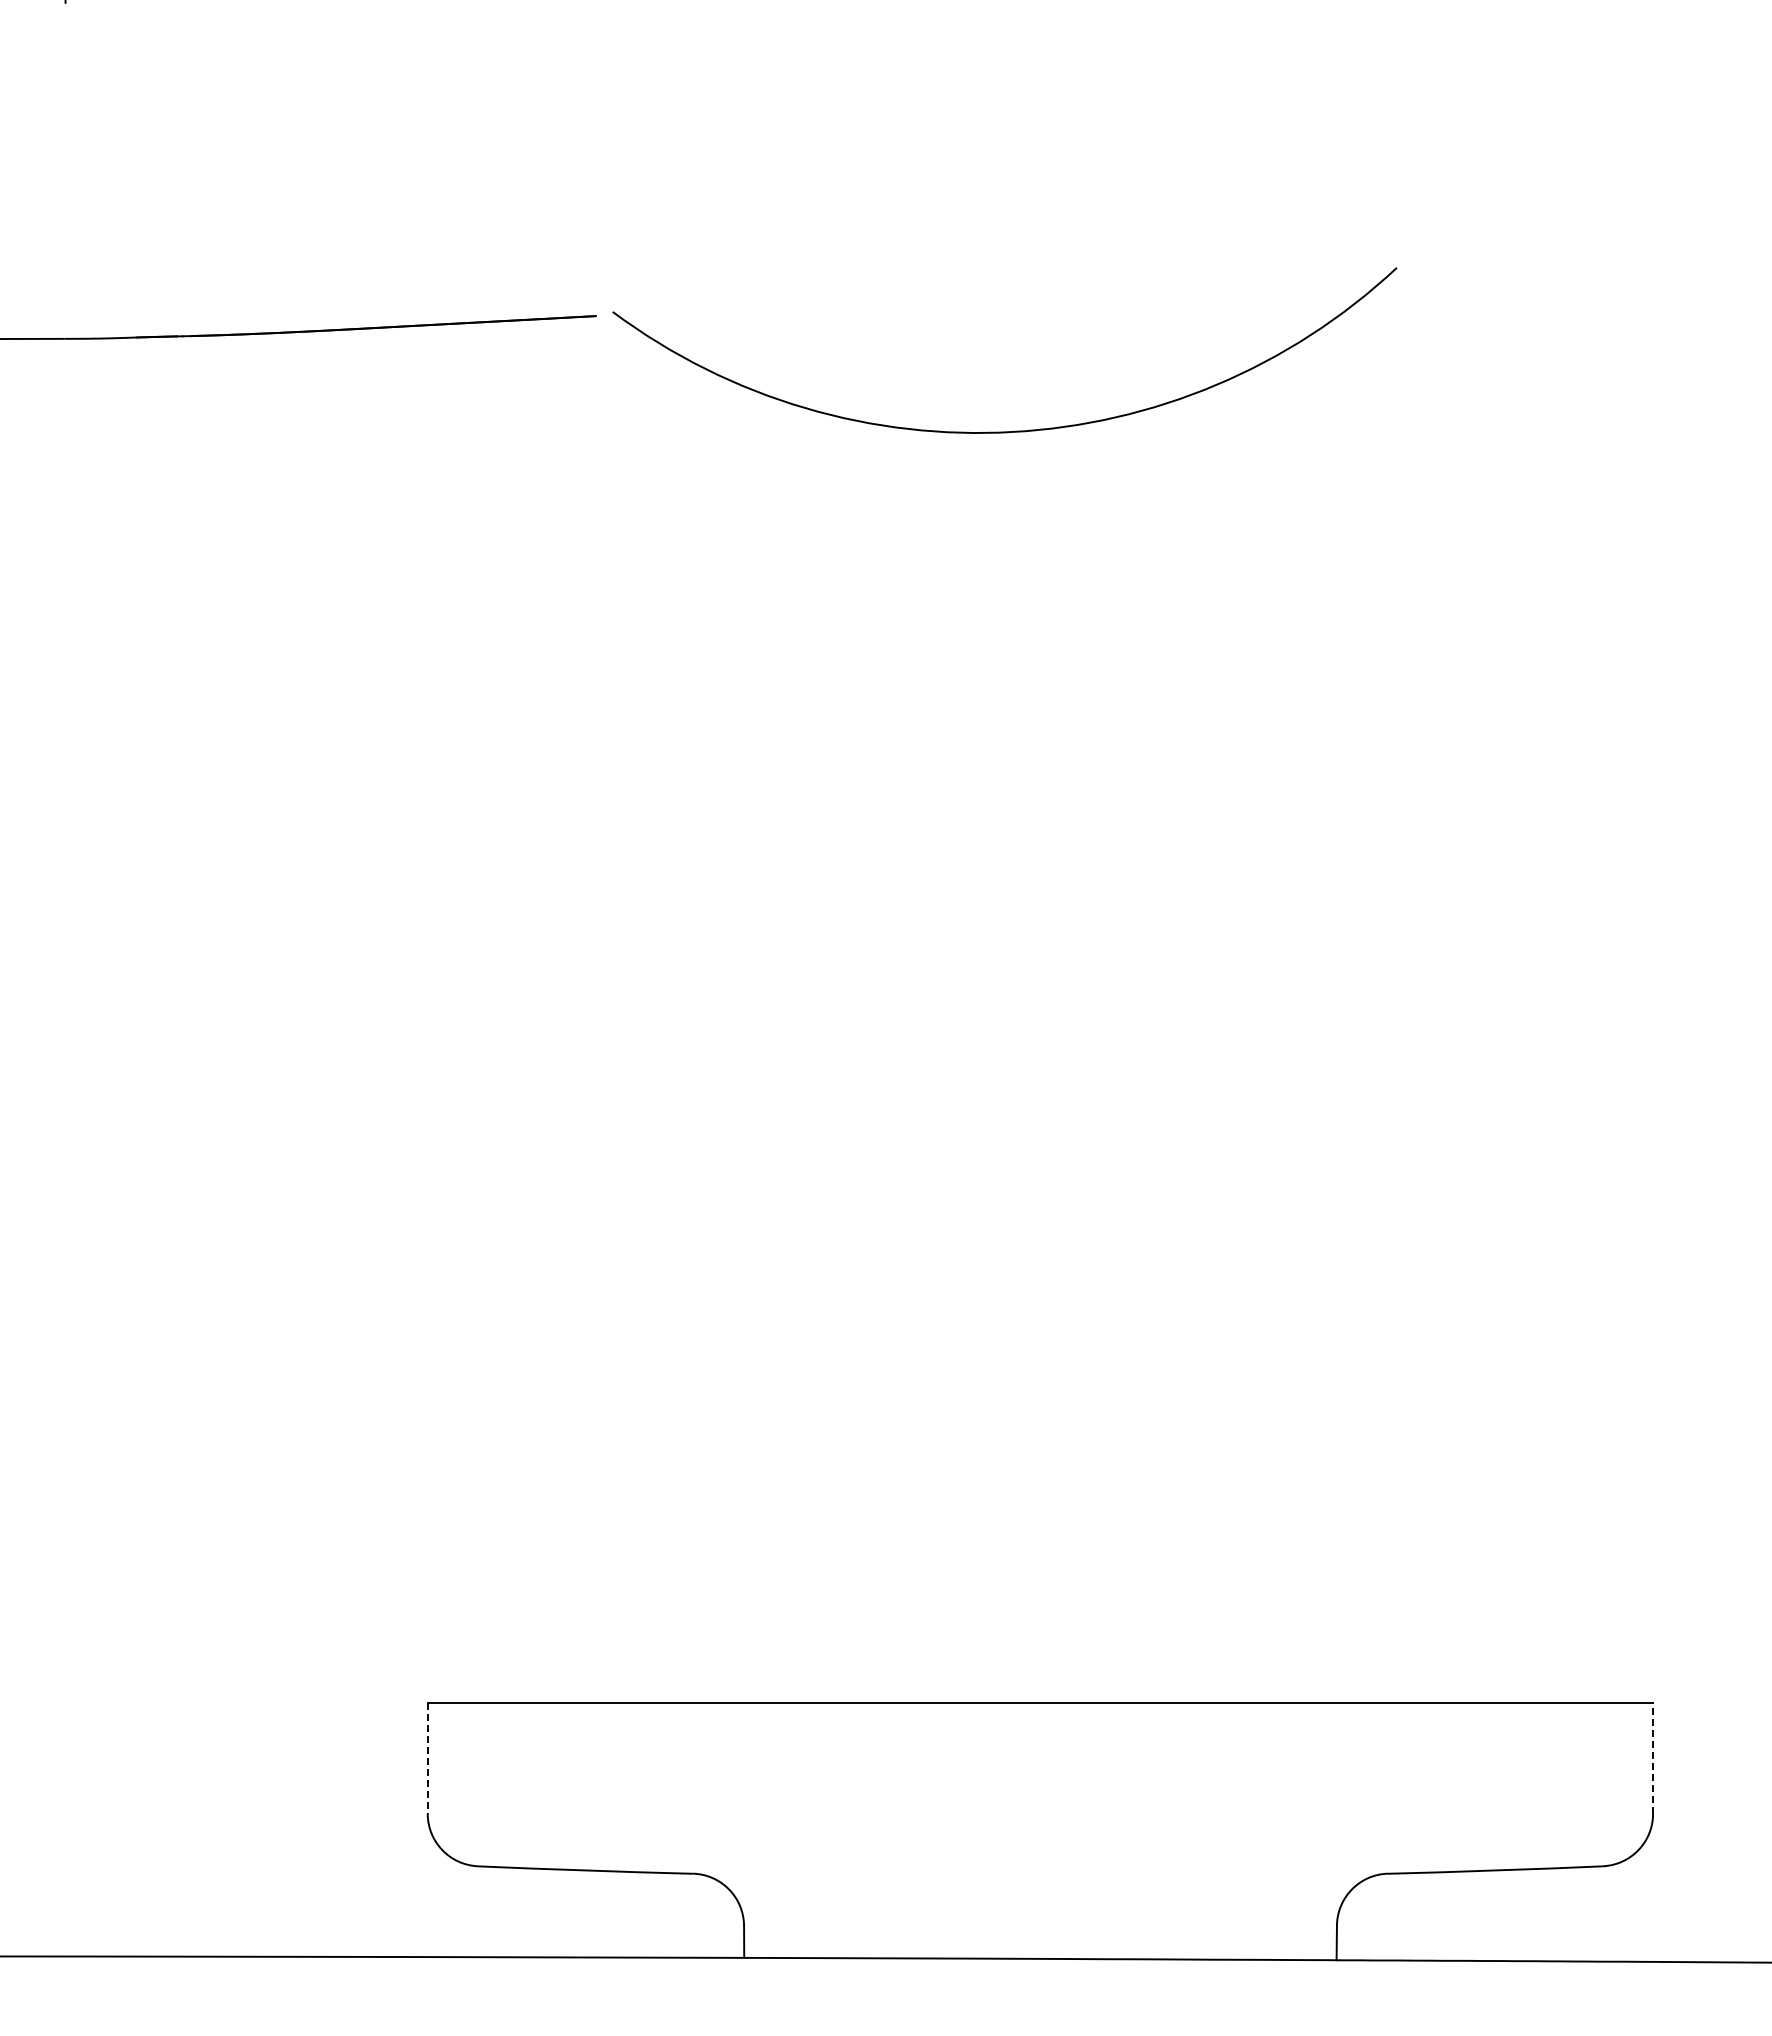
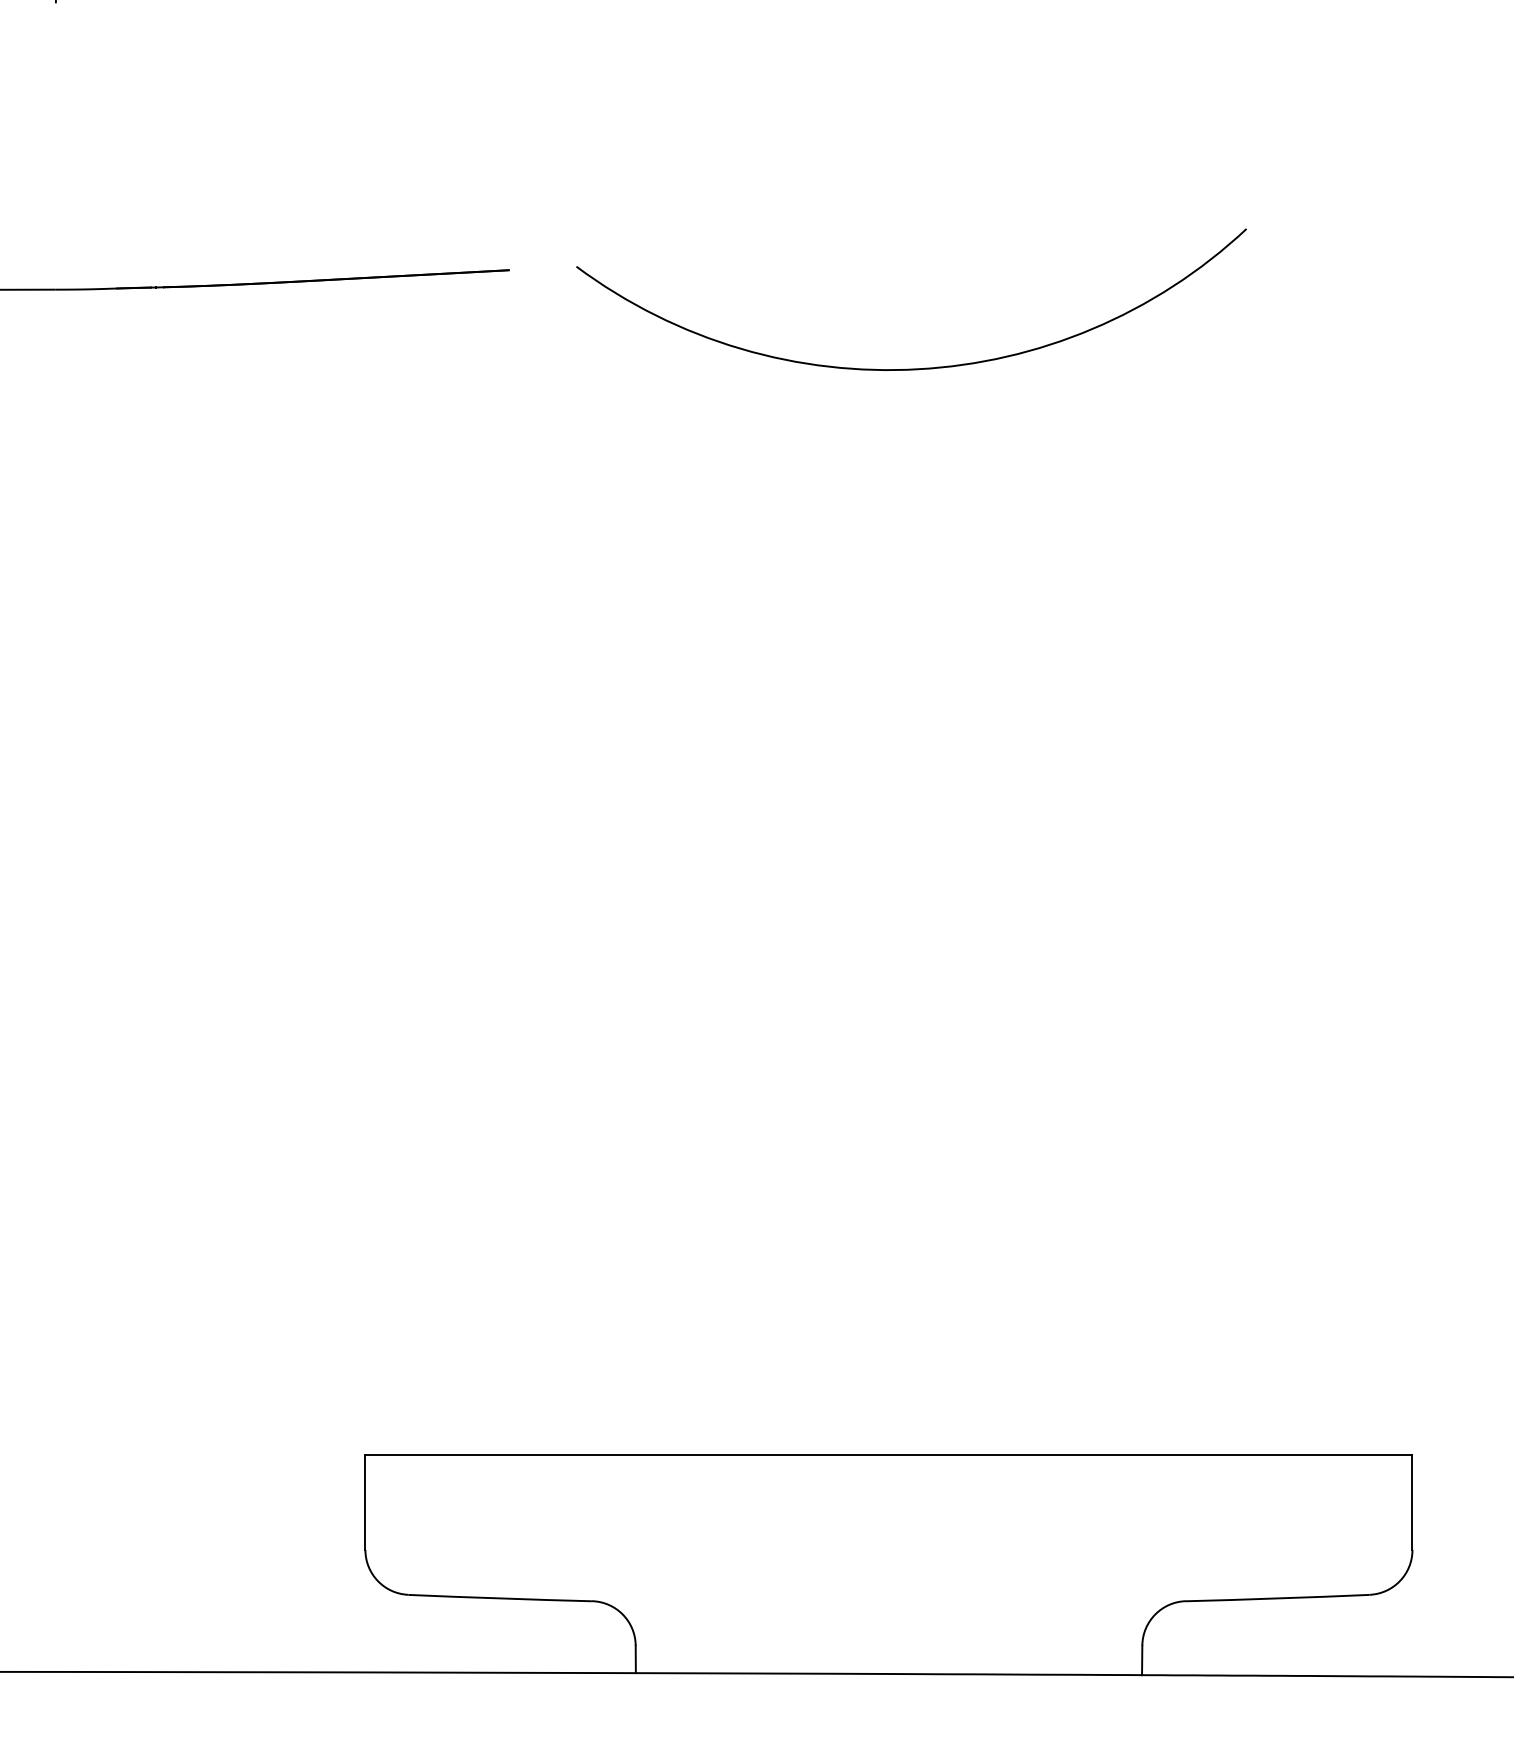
arc: (1014, 430) -> (919, 367), moved
line: (1653, 1757) -> (1412, 1501), dashed -> solid
line: (427, 1758) -> (365, 1502), dashed -> solid

